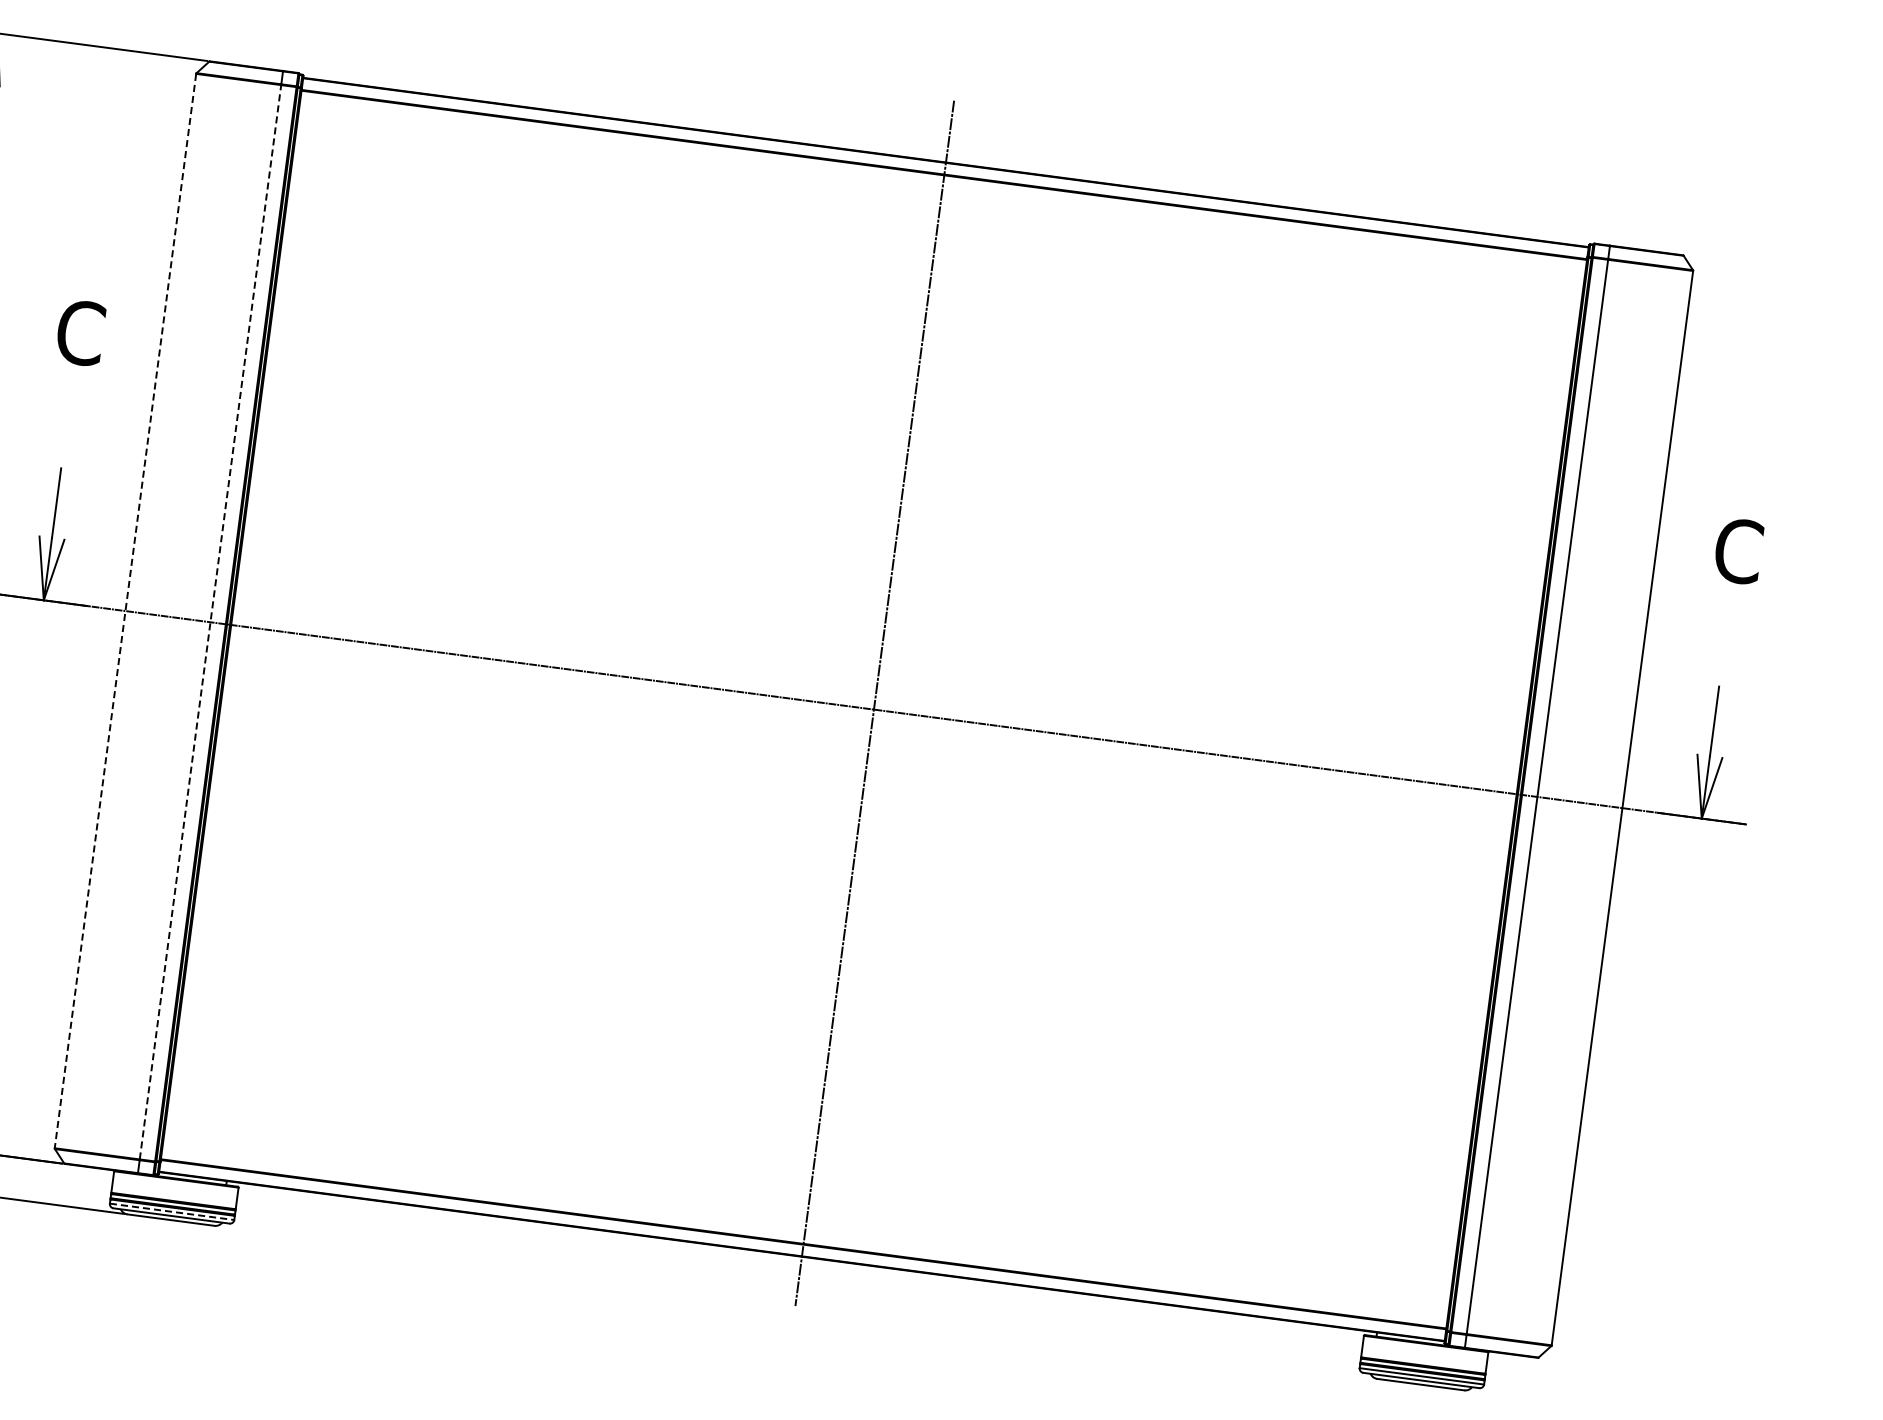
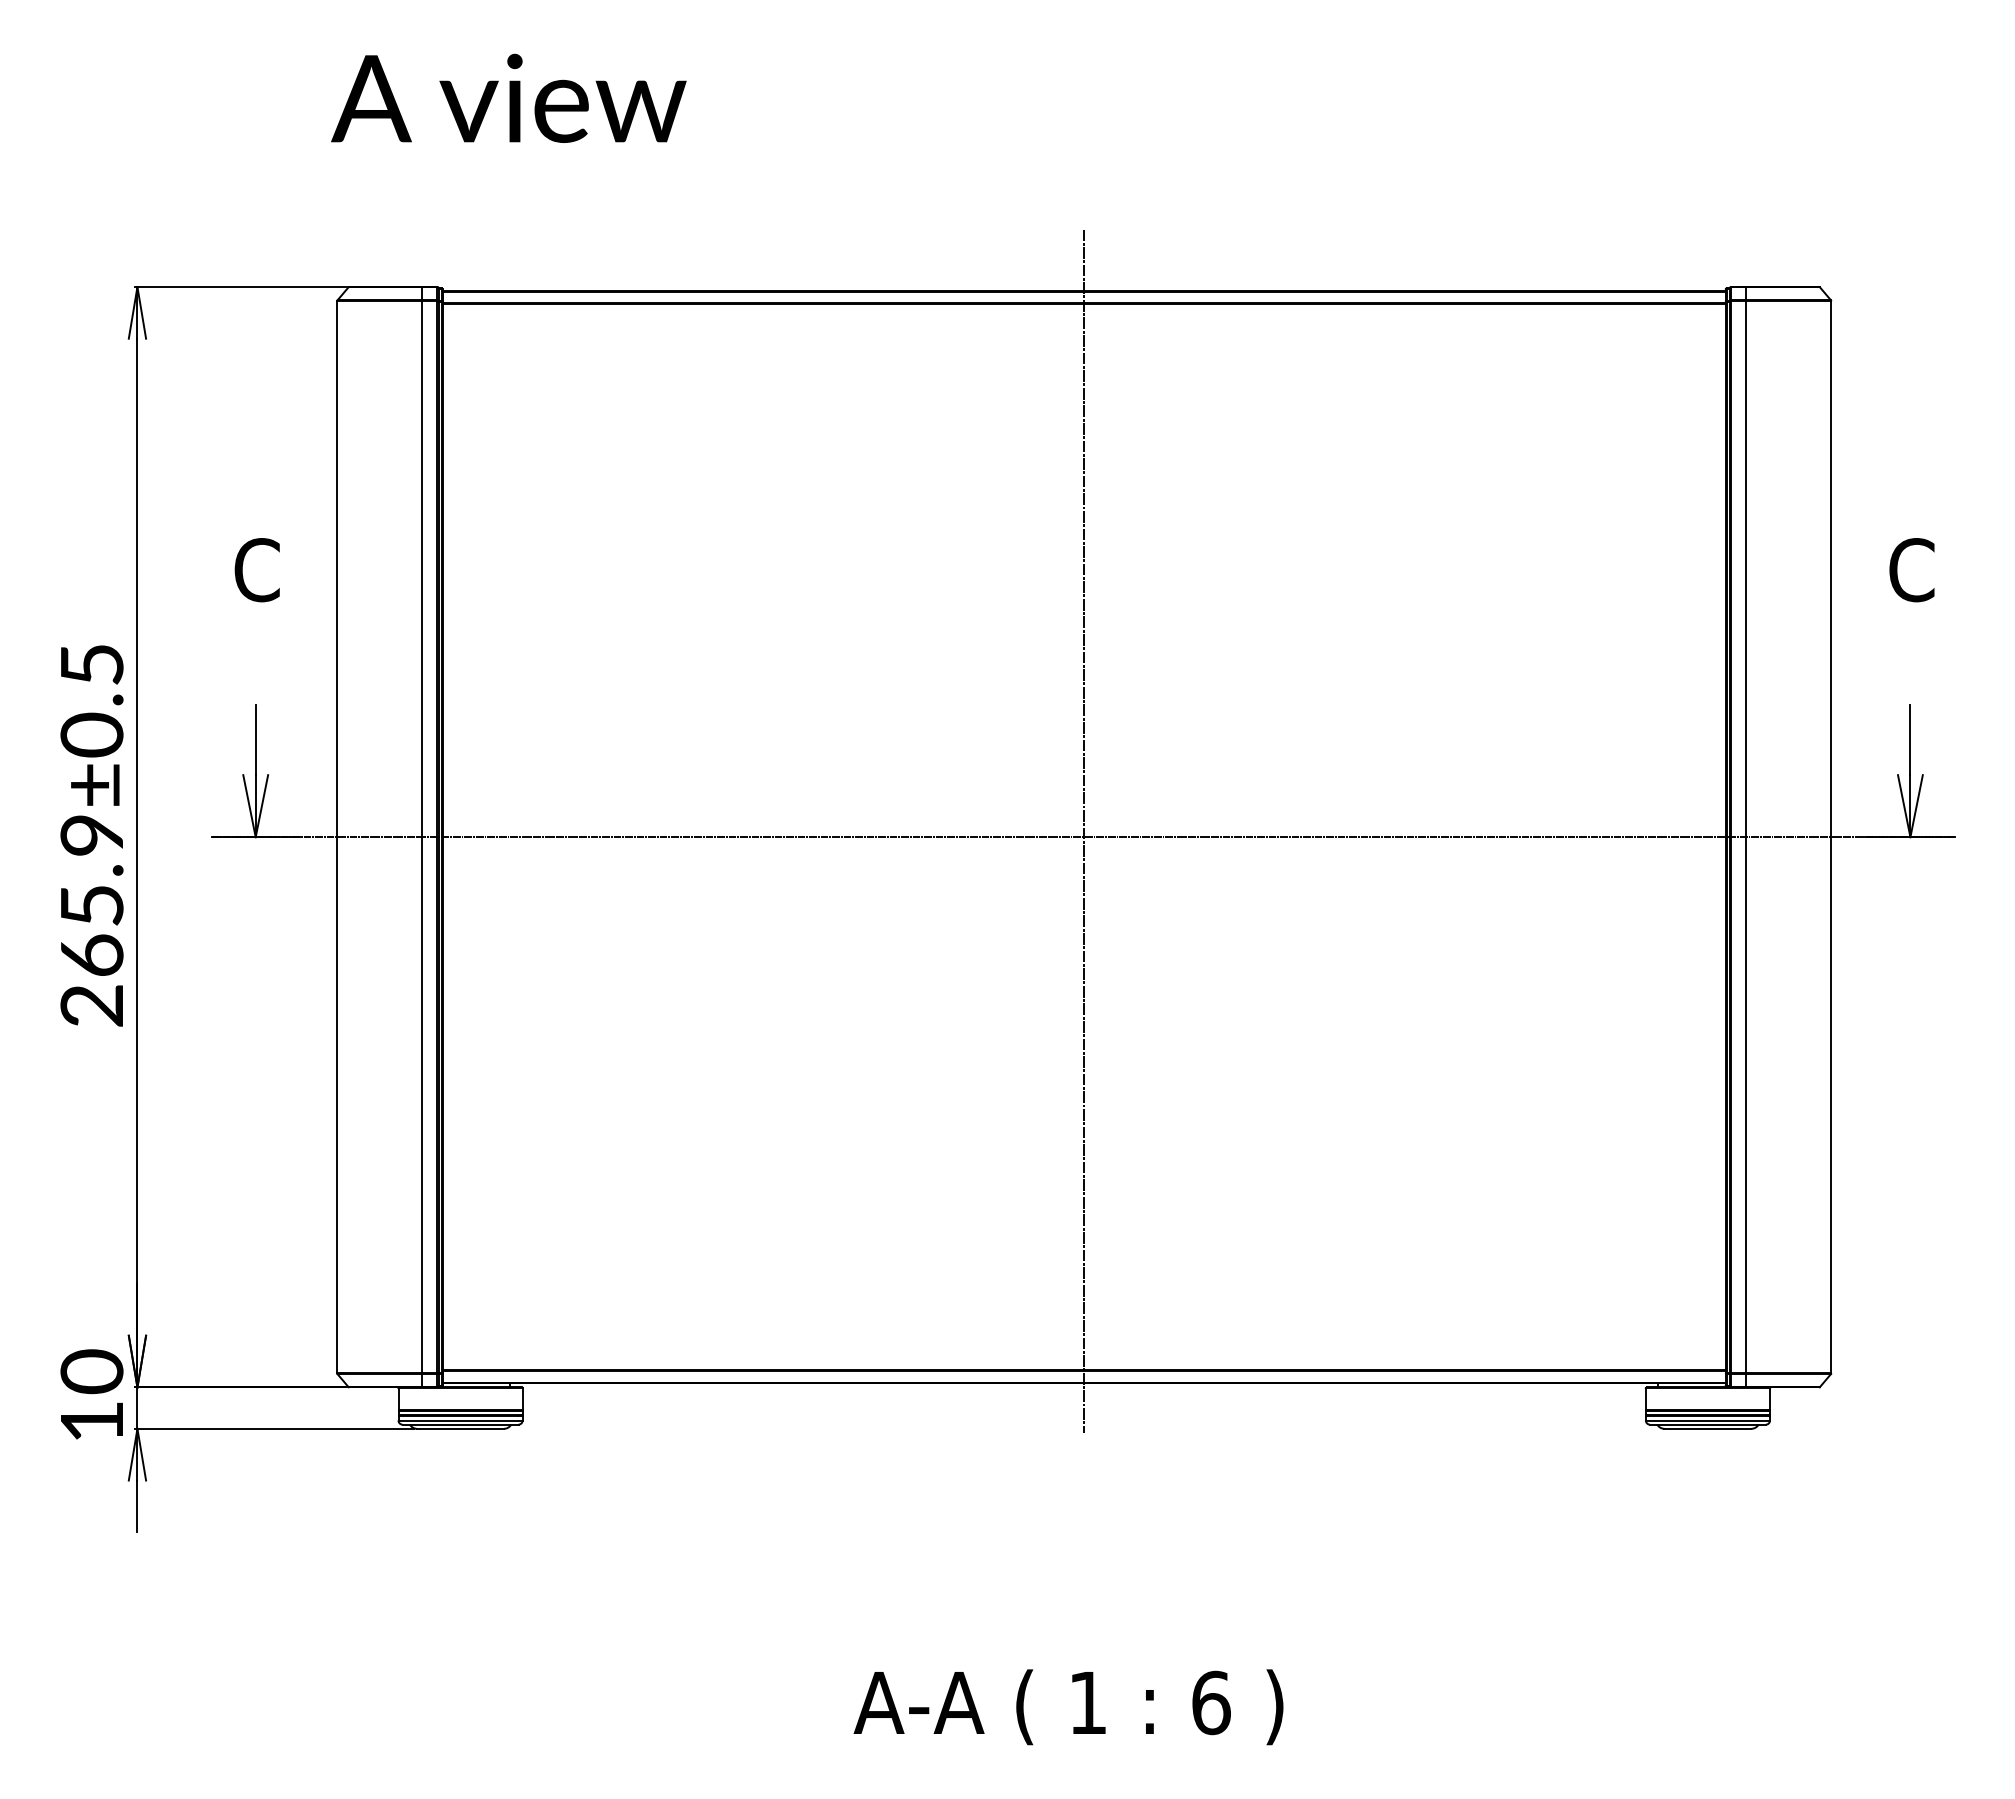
line: (125, 611) -> (337, 837), dashed -> solid
line: (211, 621) -> (422, 836), dashed -> solid
line: (173, 1211) -> (461, 1420), dashed -> solid

